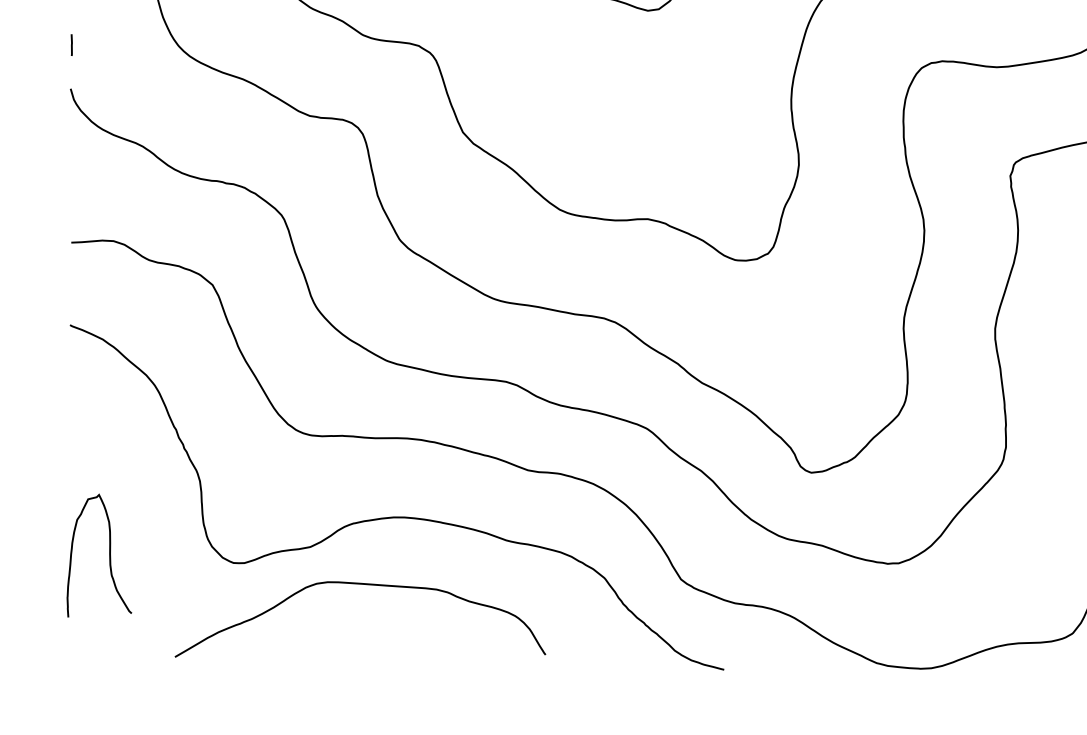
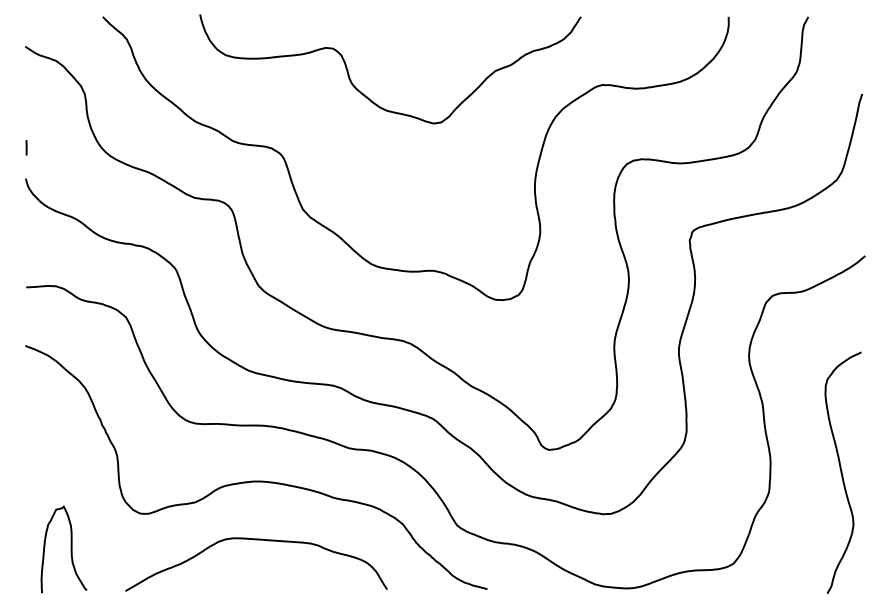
curve: (108, 555) -> (70, 549), moved
curve: (360, 585) -> (256, 540), moved

